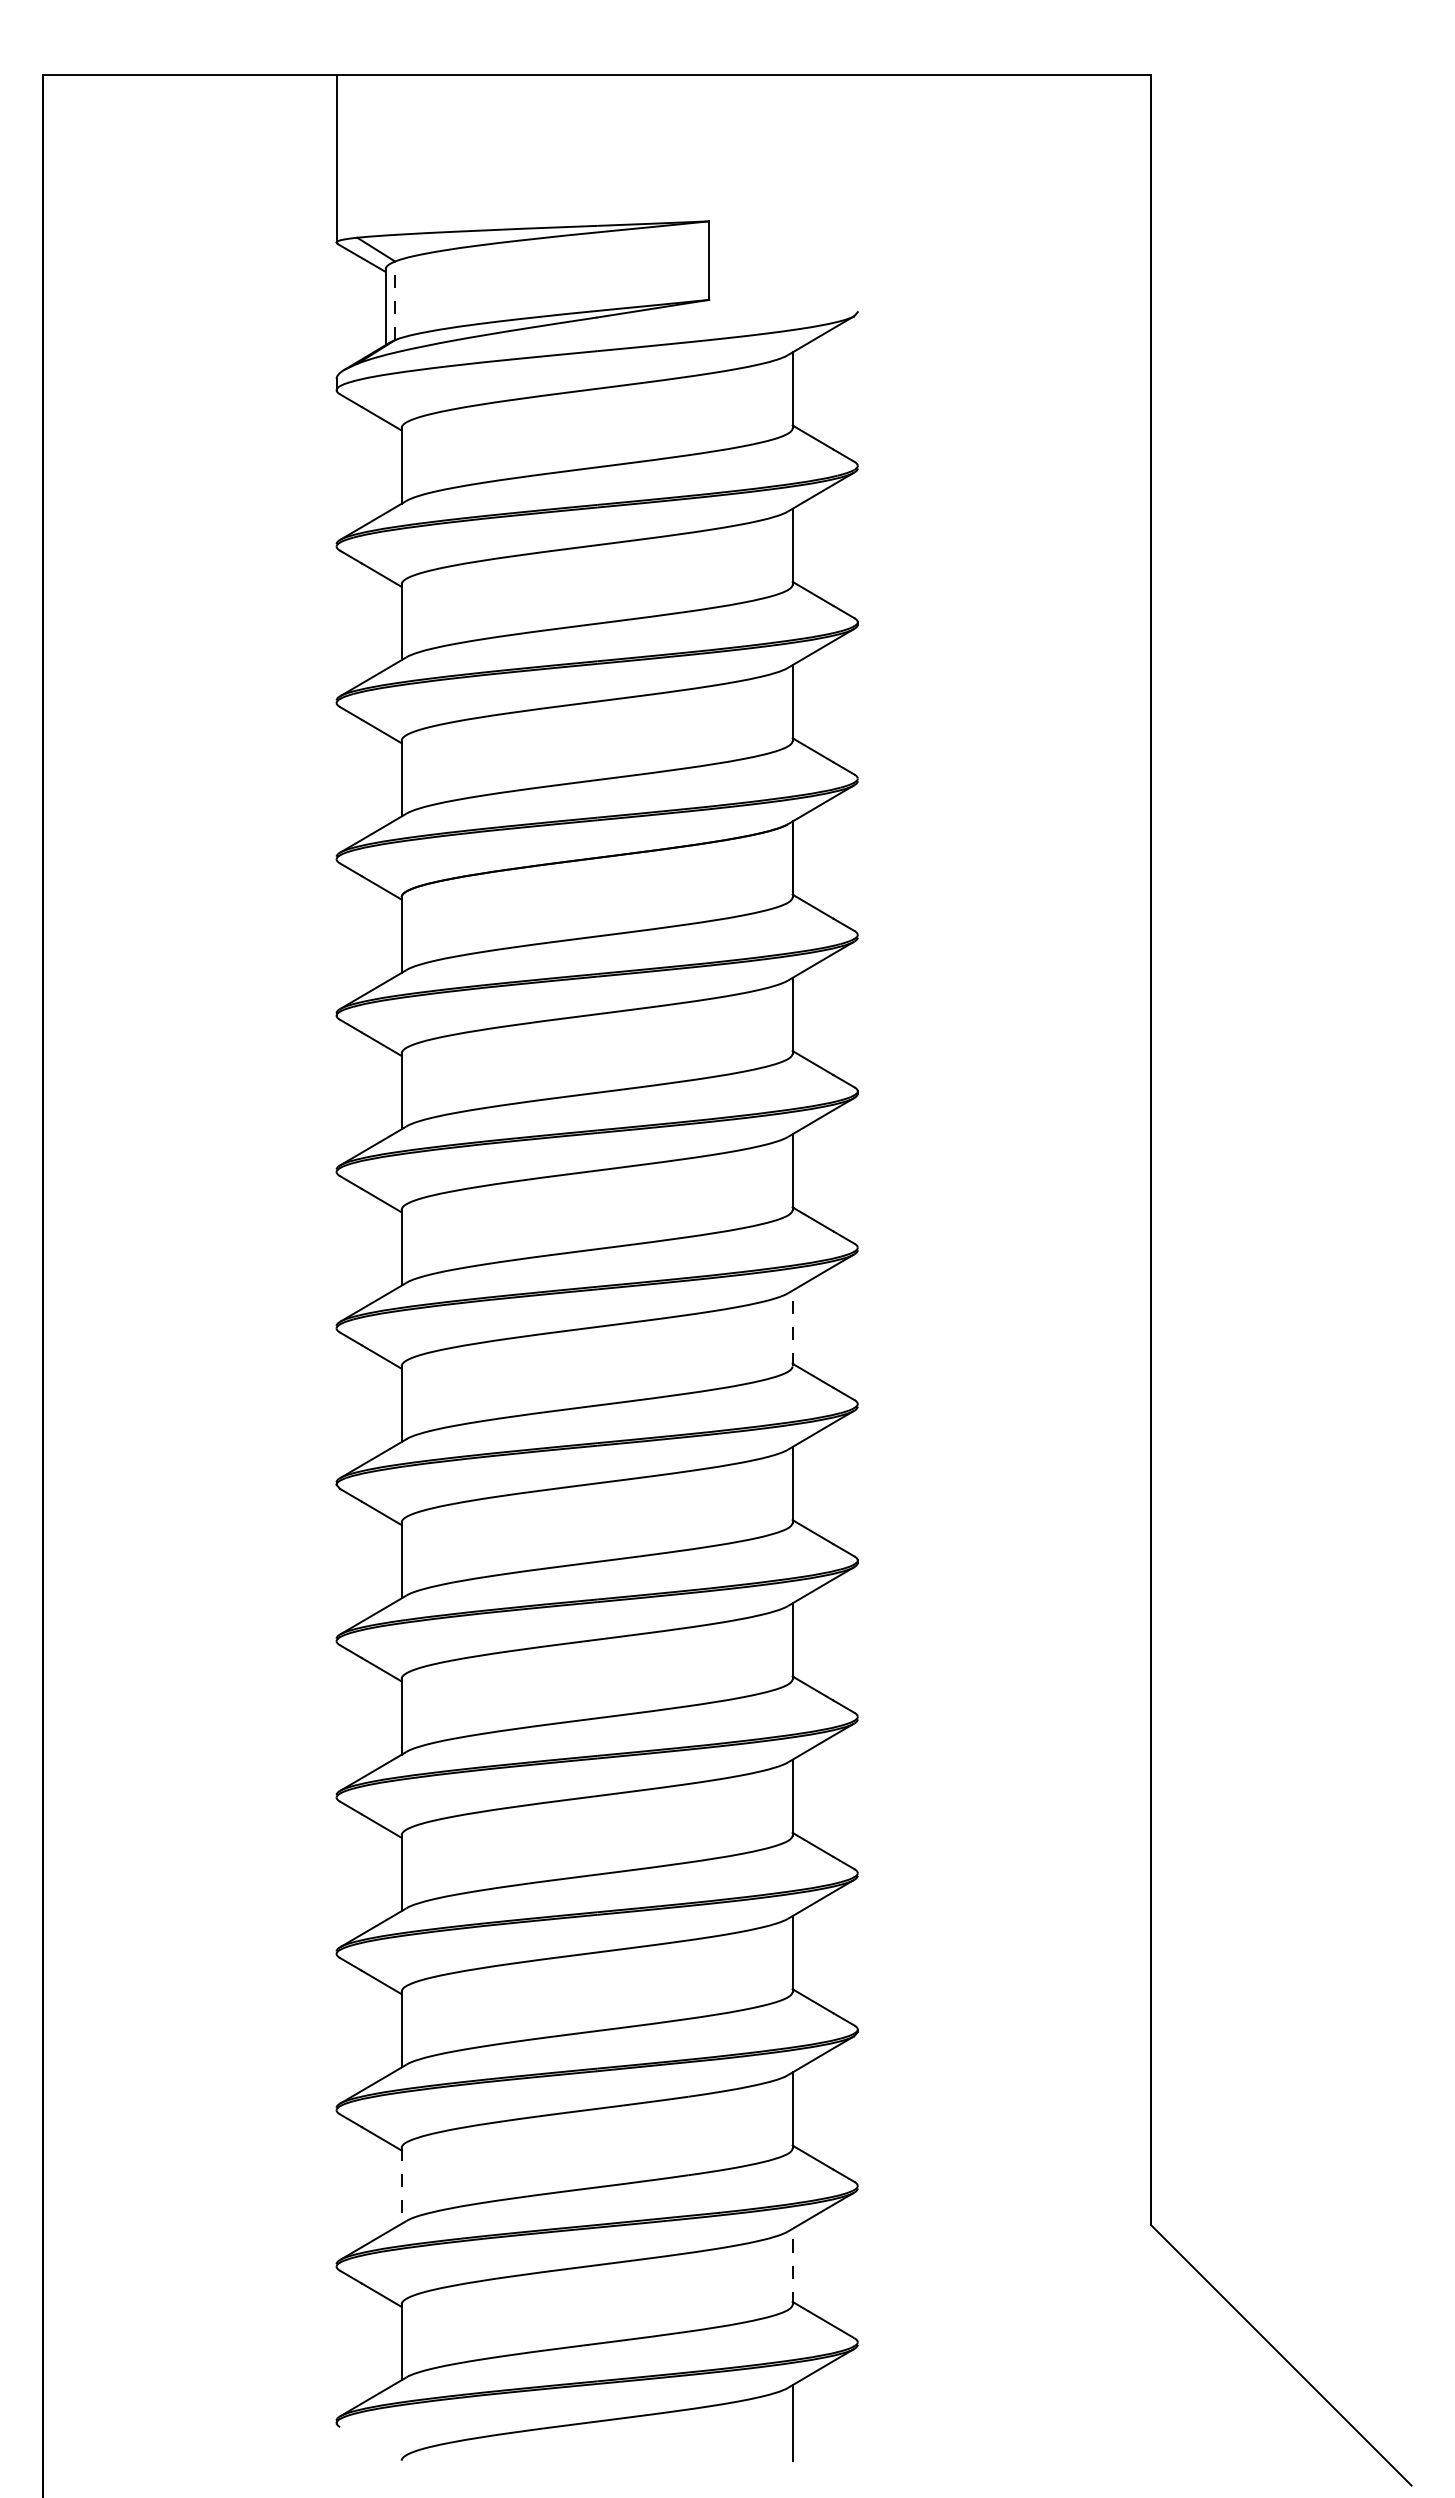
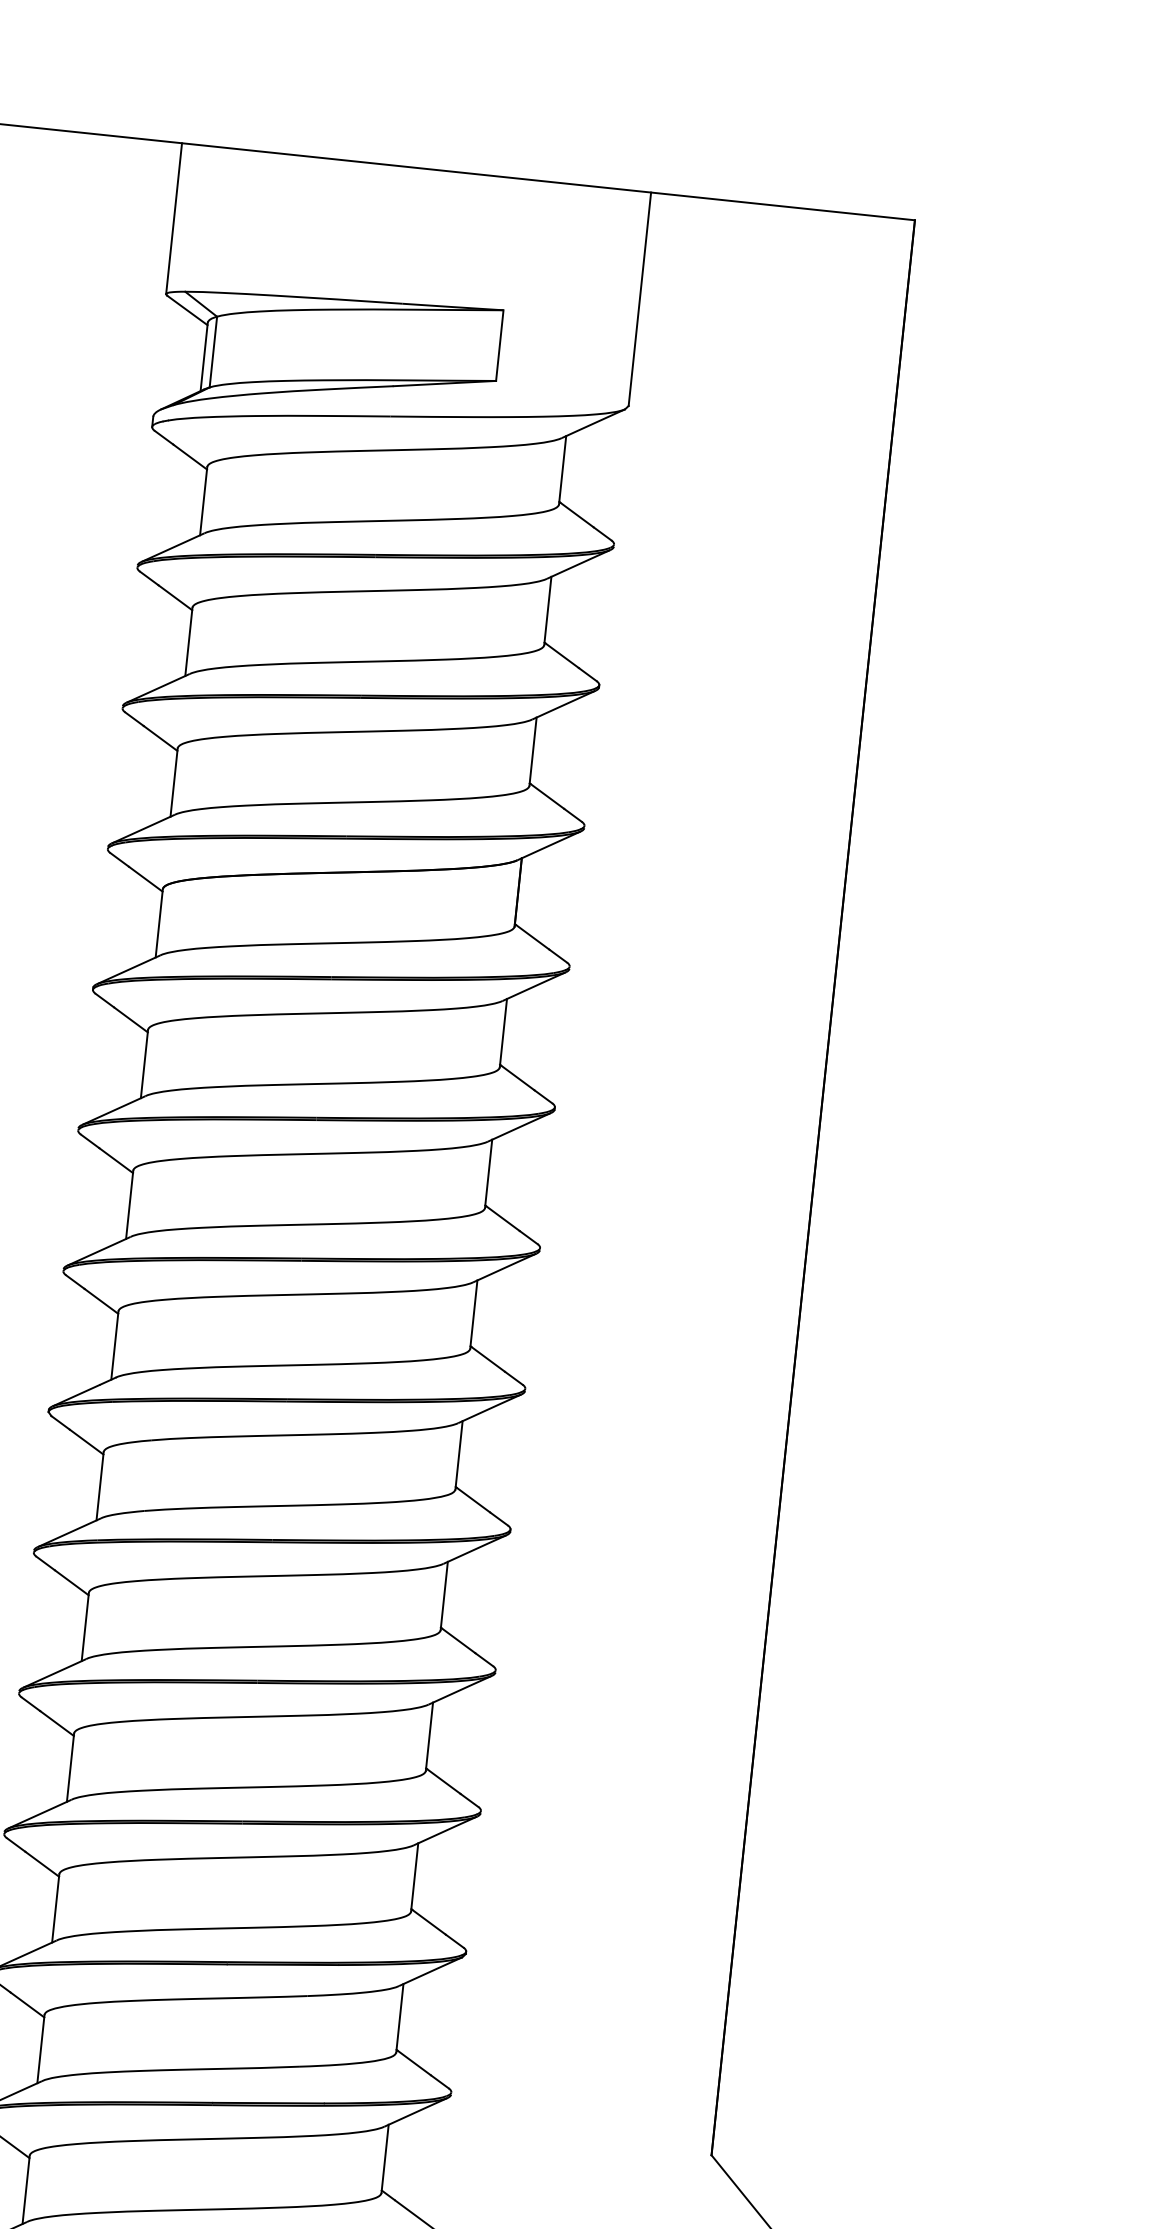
line: (857, 193) -> (639, 299), added
line: (395, 300) -> (213, 351), dashed -> solid
line: (792, 1328) -> (473, 1314), dashed -> solid
line: (401, 2185) -> (40, 2048), dashed -> solid
line: (792, 2266) -> (385, 2158), dashed -> solid

